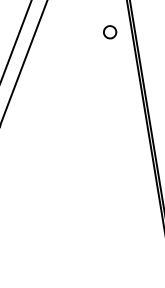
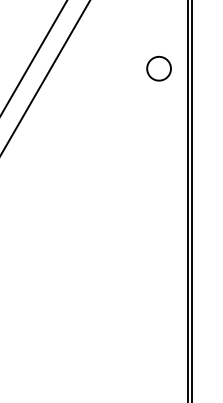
circle: (109, 32) -> (158, 68), size x1.43

